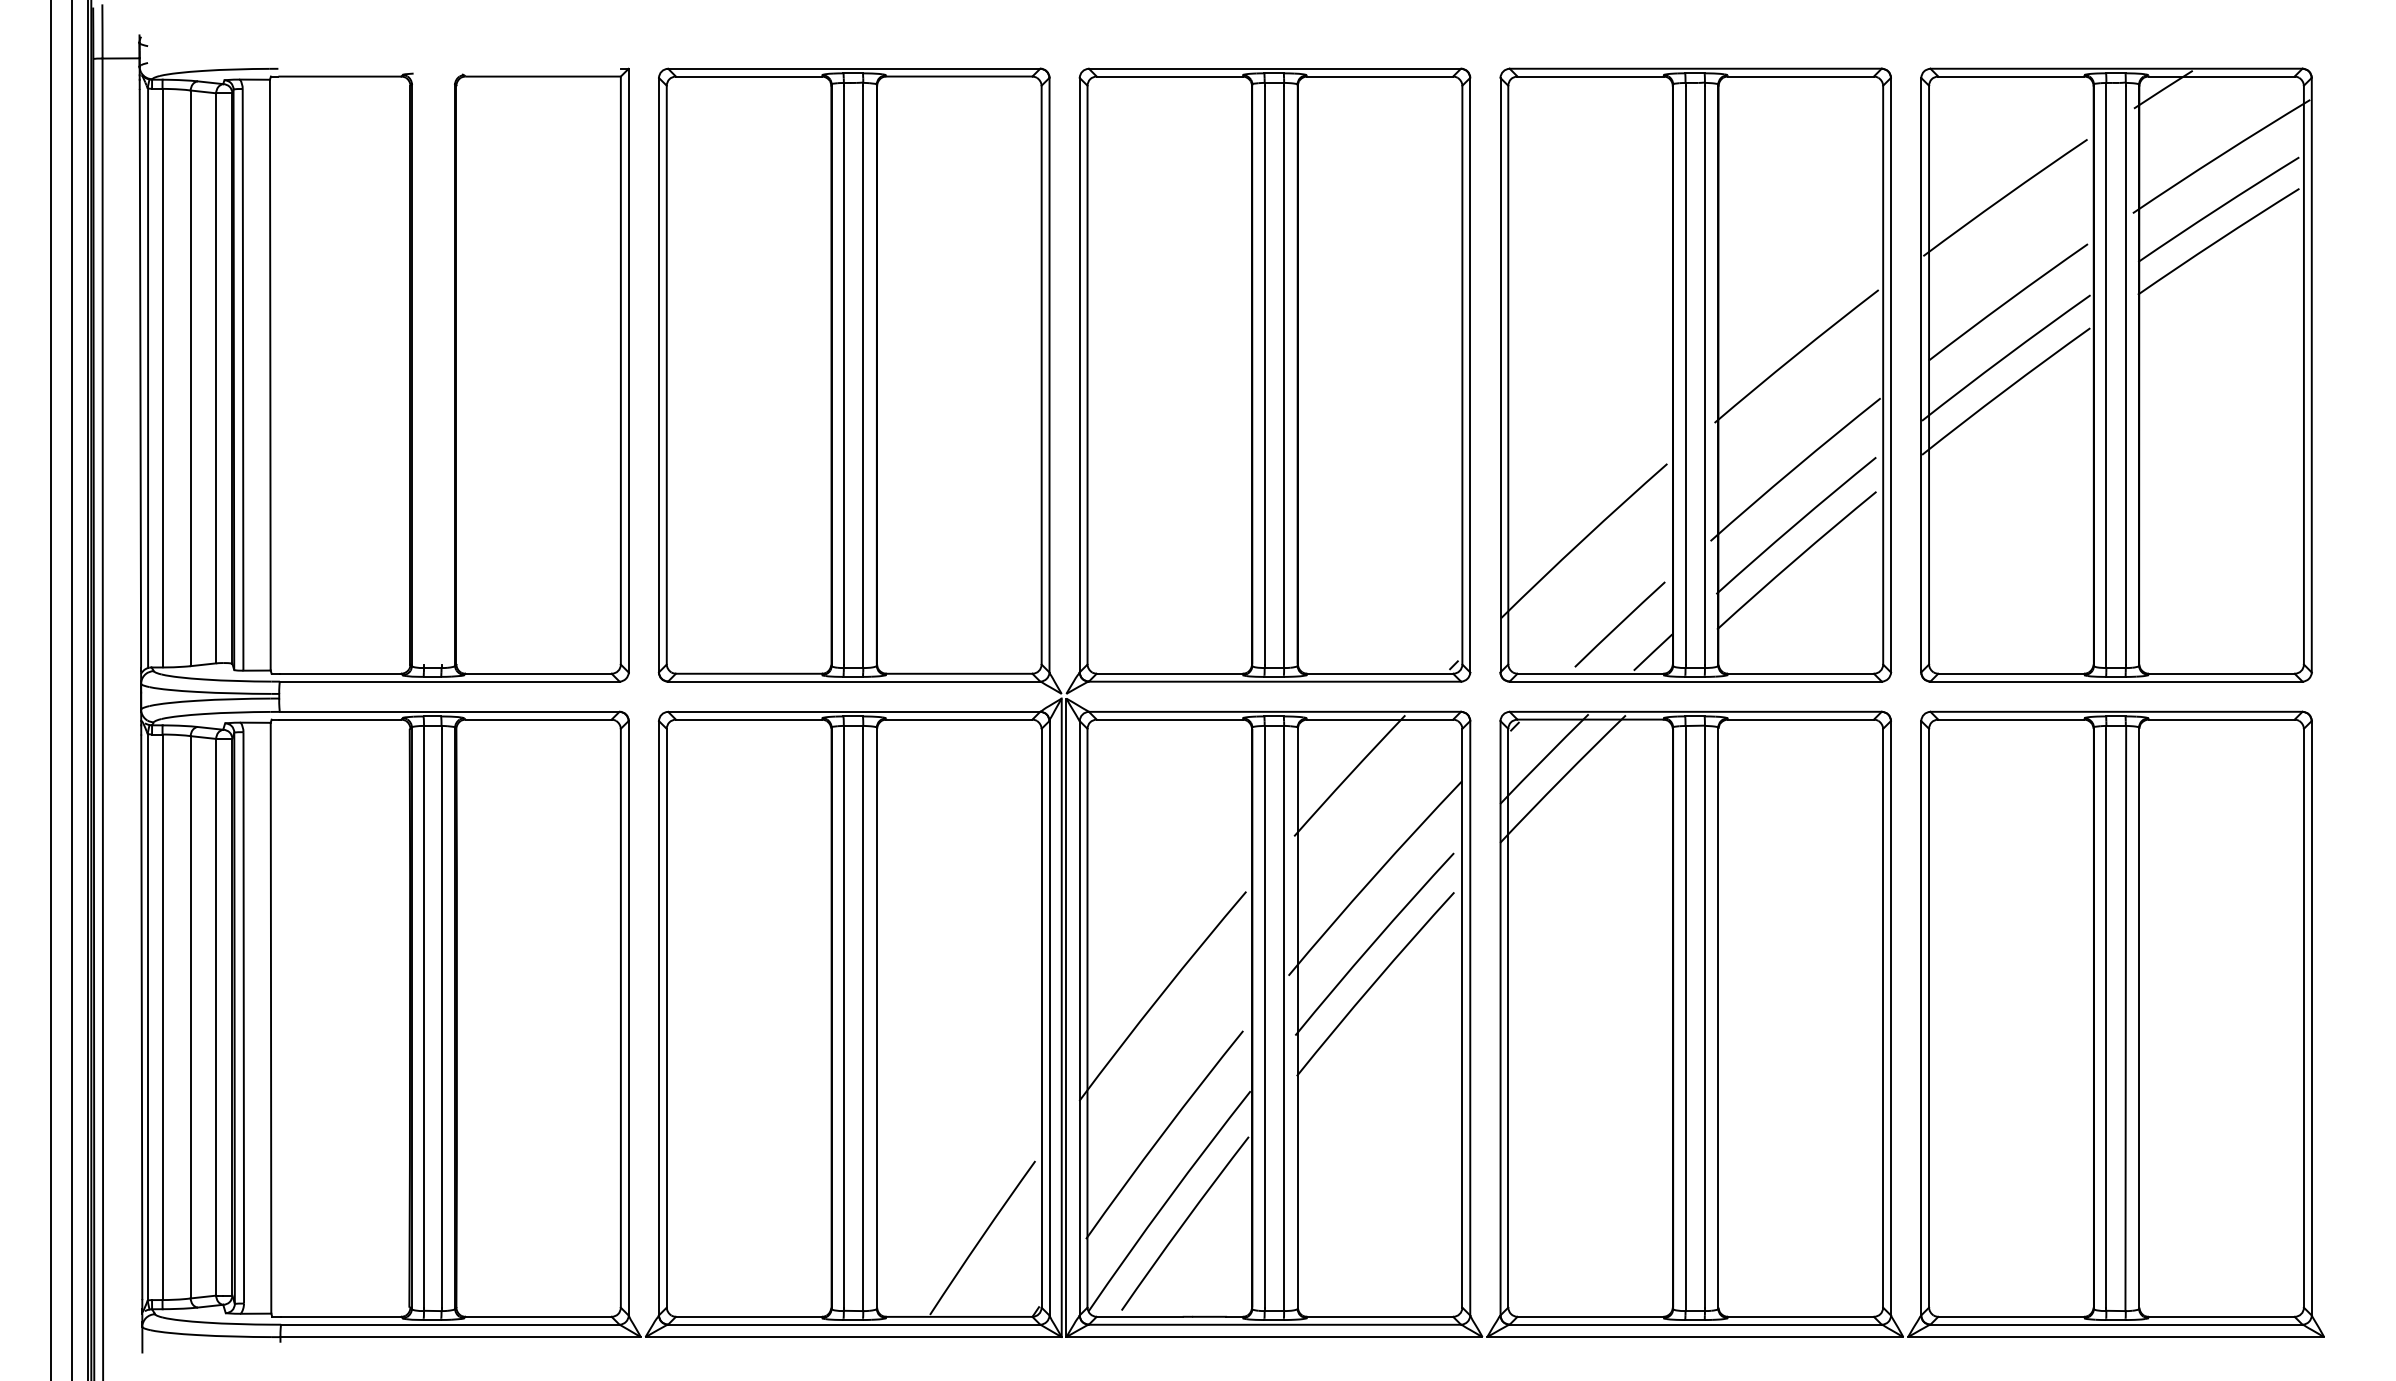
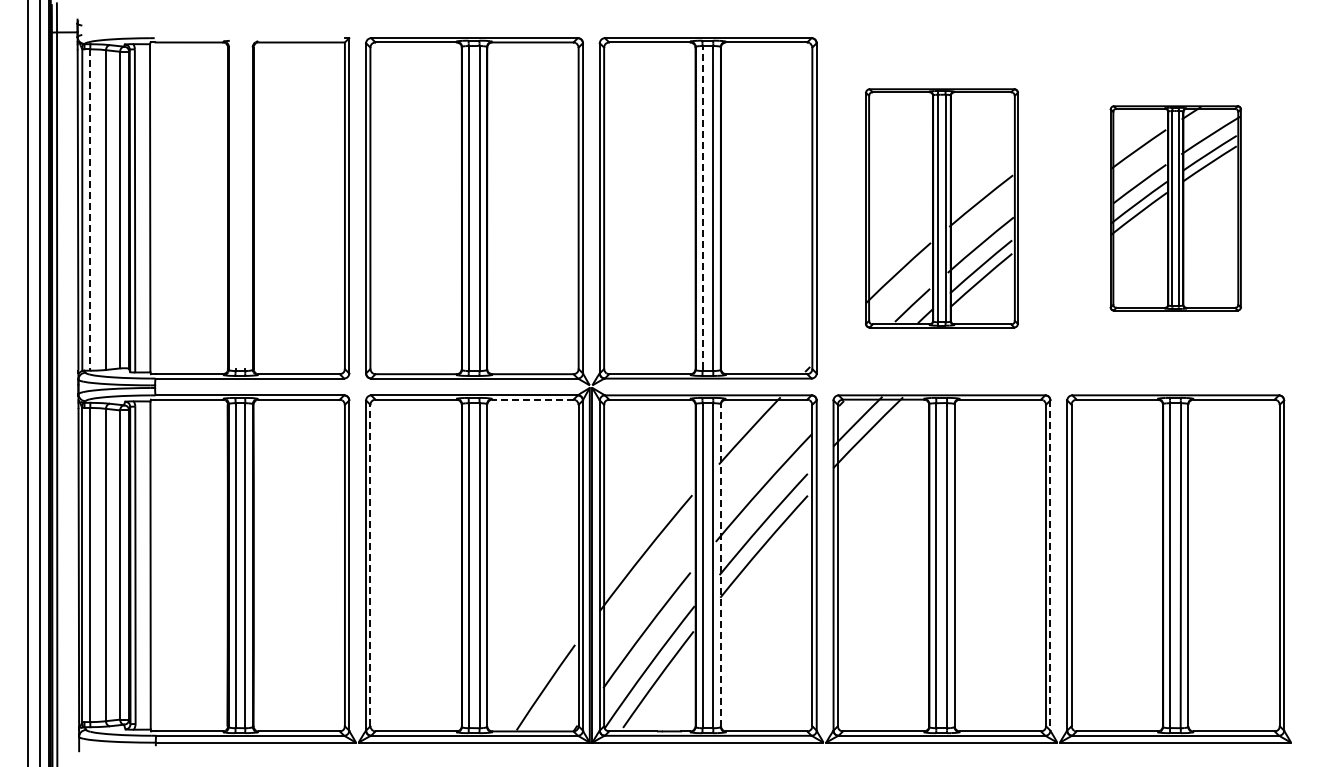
line: (1264, 375) -> (702, 208), solid -> dashed
part: (1694, 375) -> (941, 208), size x0.7
part: (2116, 375) -> (1175, 208), size x0.6
line: (162, 379) -> (90, 210), solid -> dashed
line: (958, 719) -> (532, 399), solid -> dashed
line: (666, 1018) -> (370, 565), solid -> dashed
line: (1297, 1018) -> (720, 565), solid -> dashed
line: (1891, 1019) -> (1050, 566), solid -> dashed

